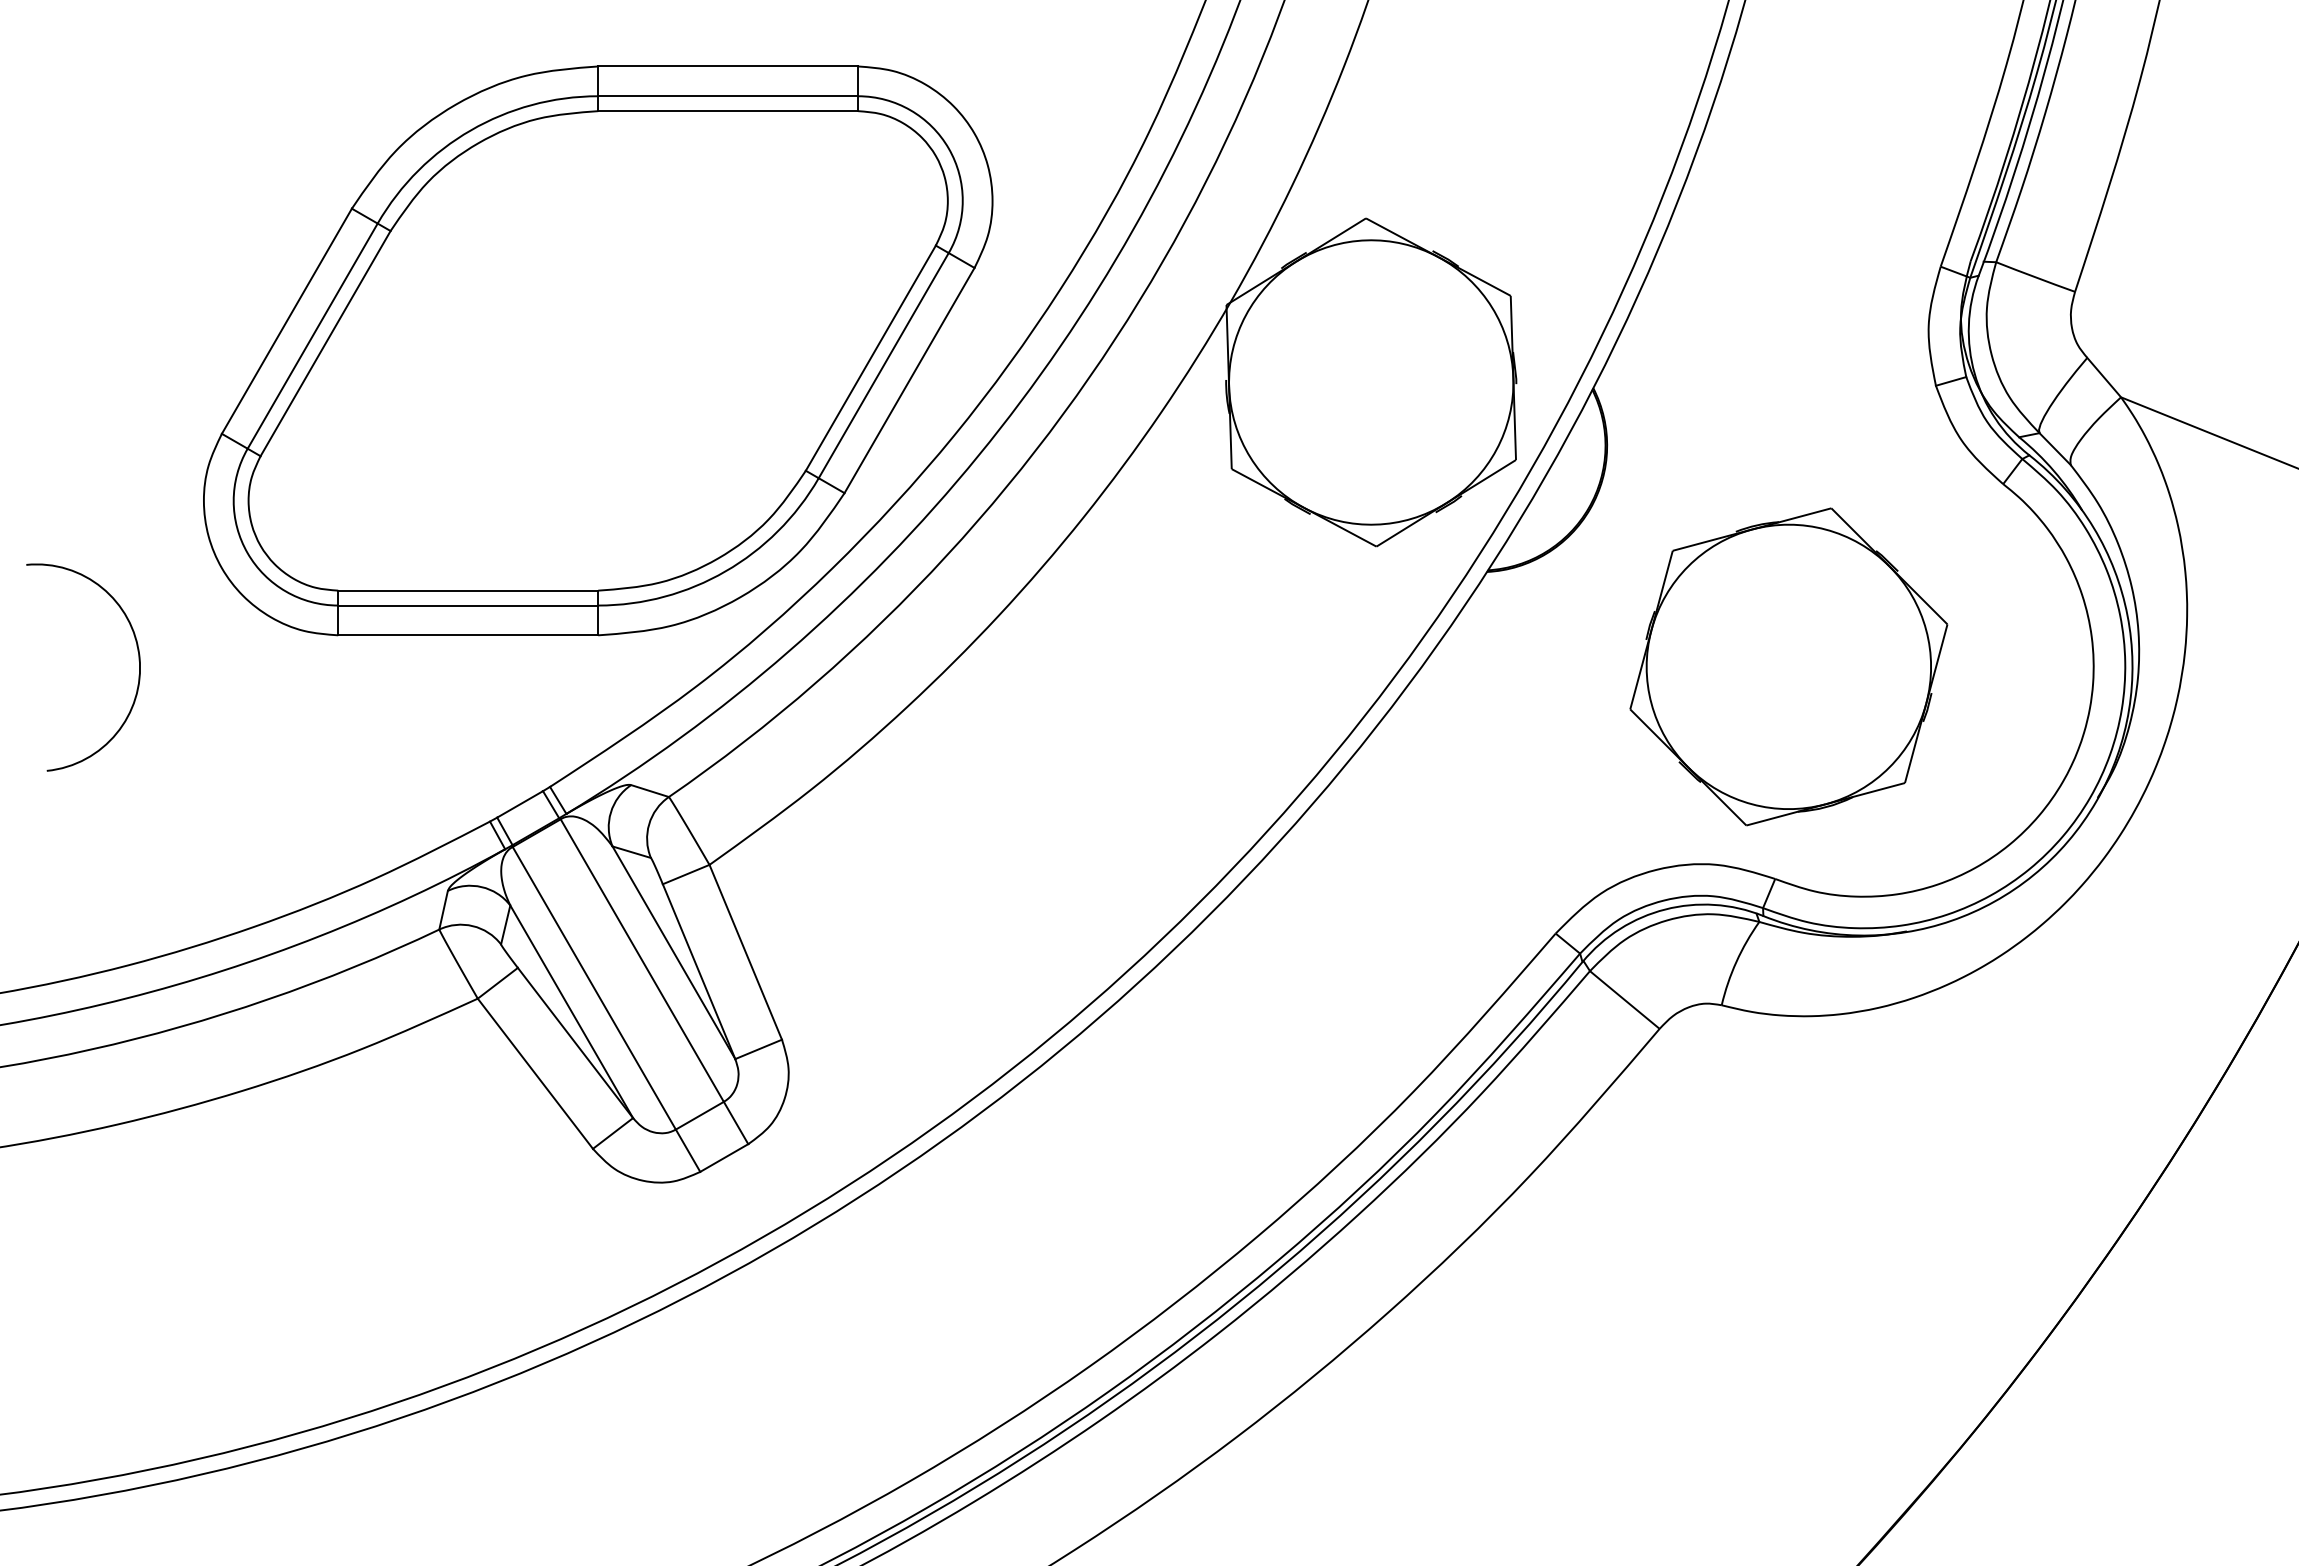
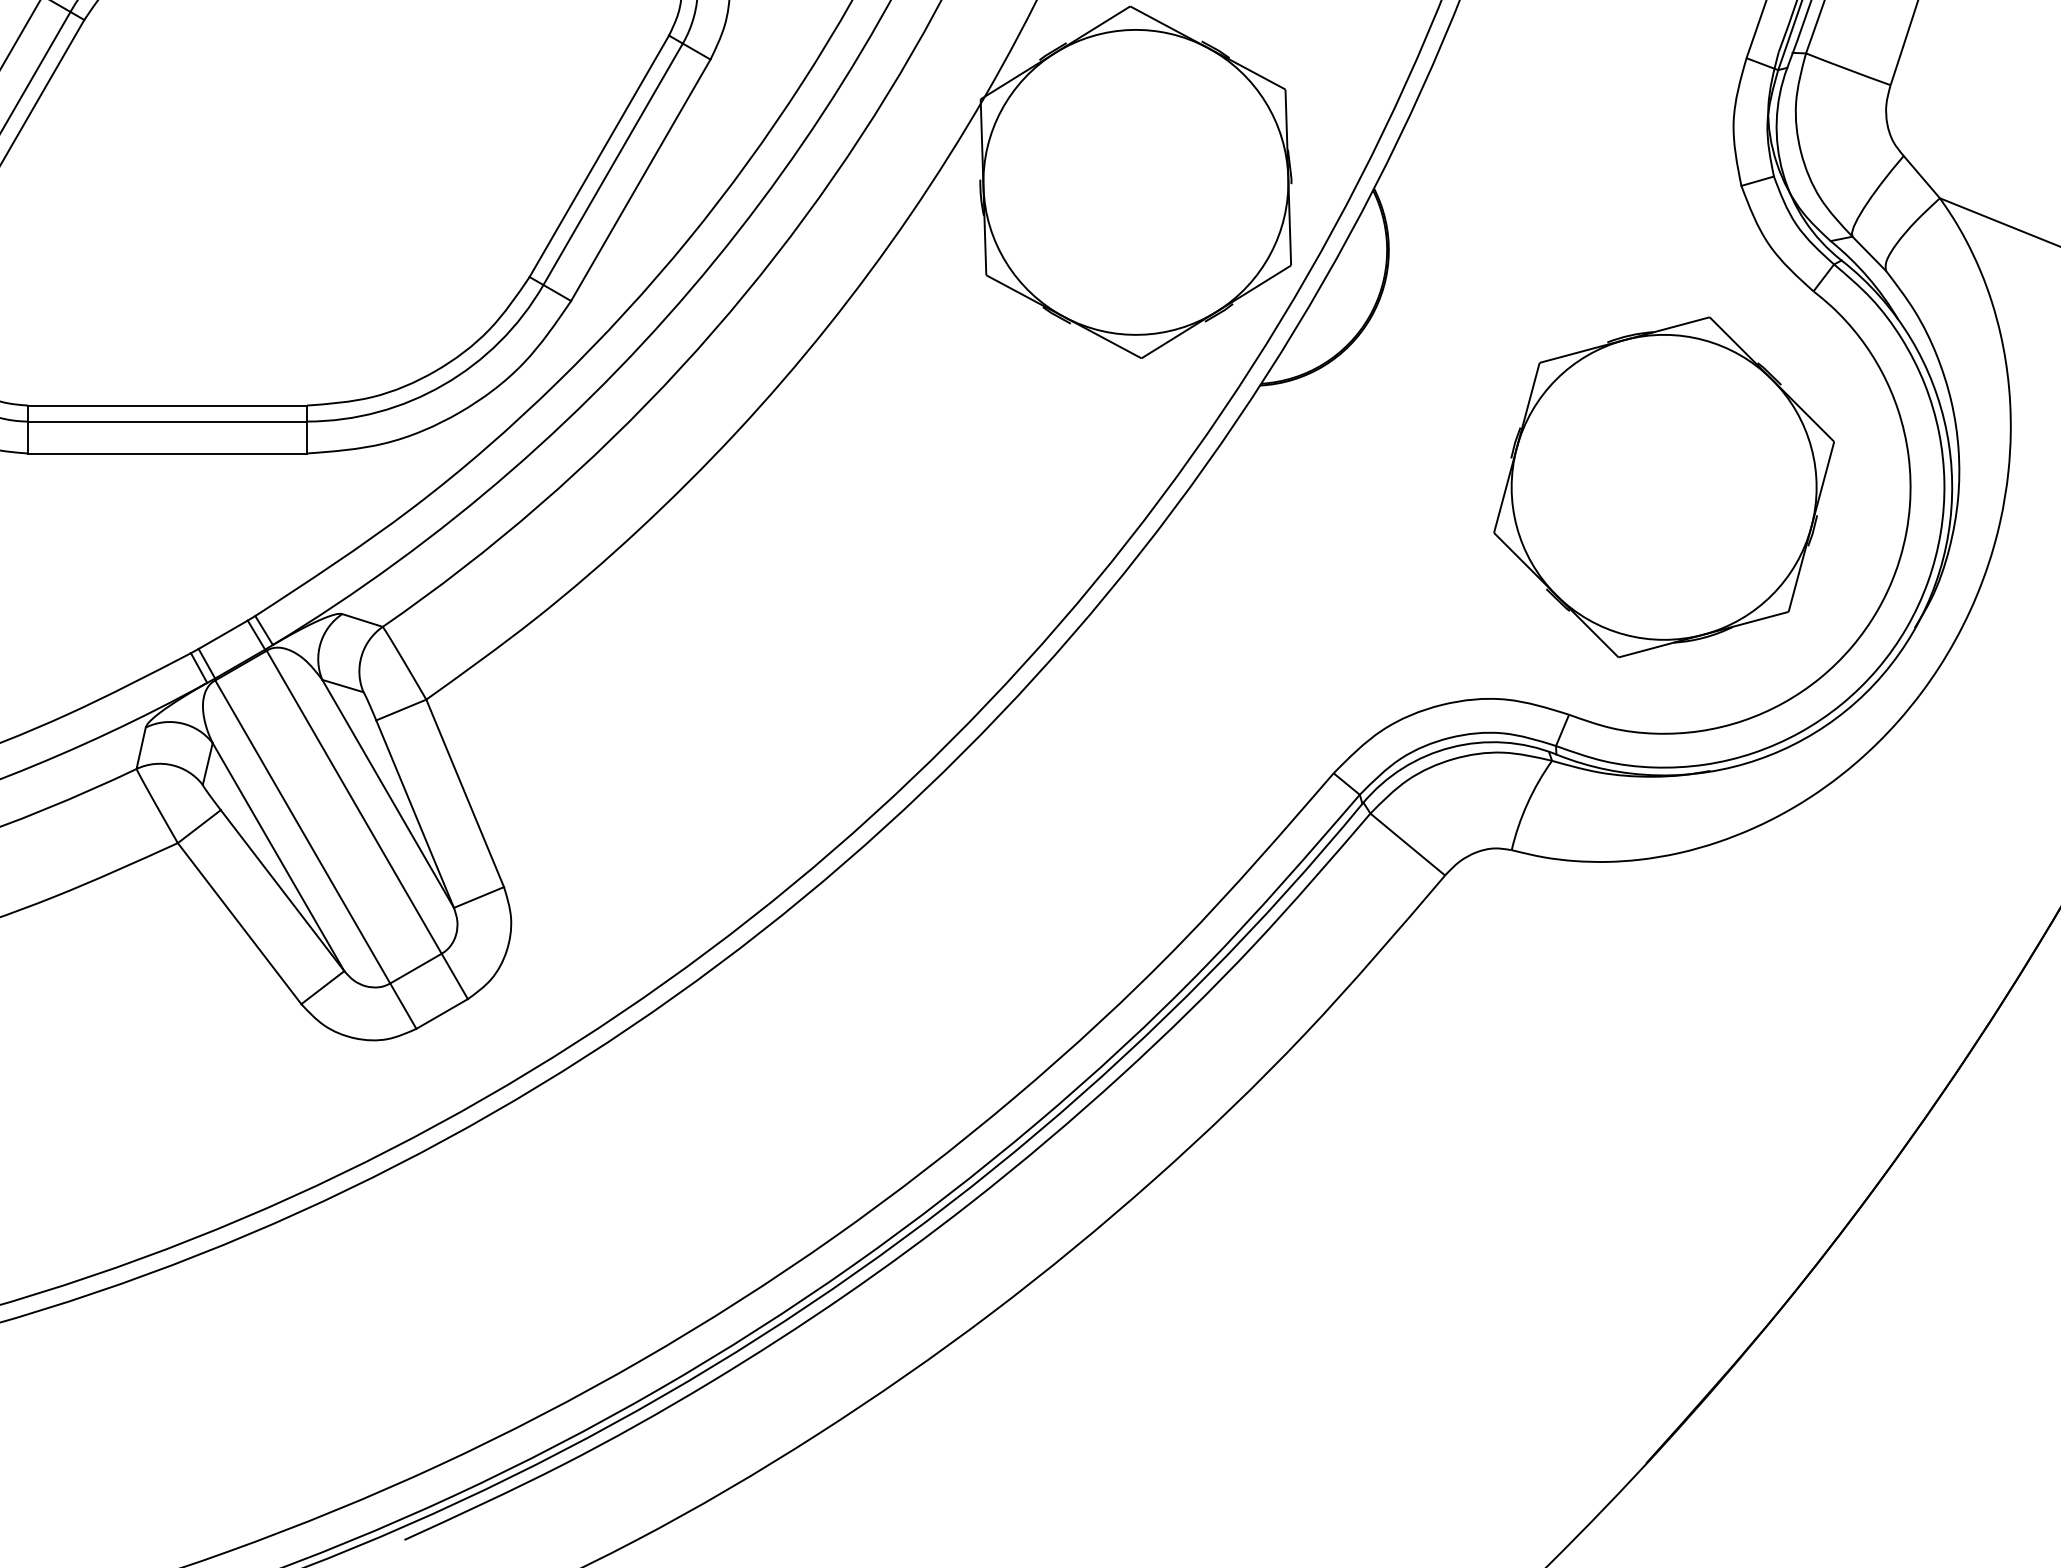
part: (1788, 666) -> (1663, 486), moved

